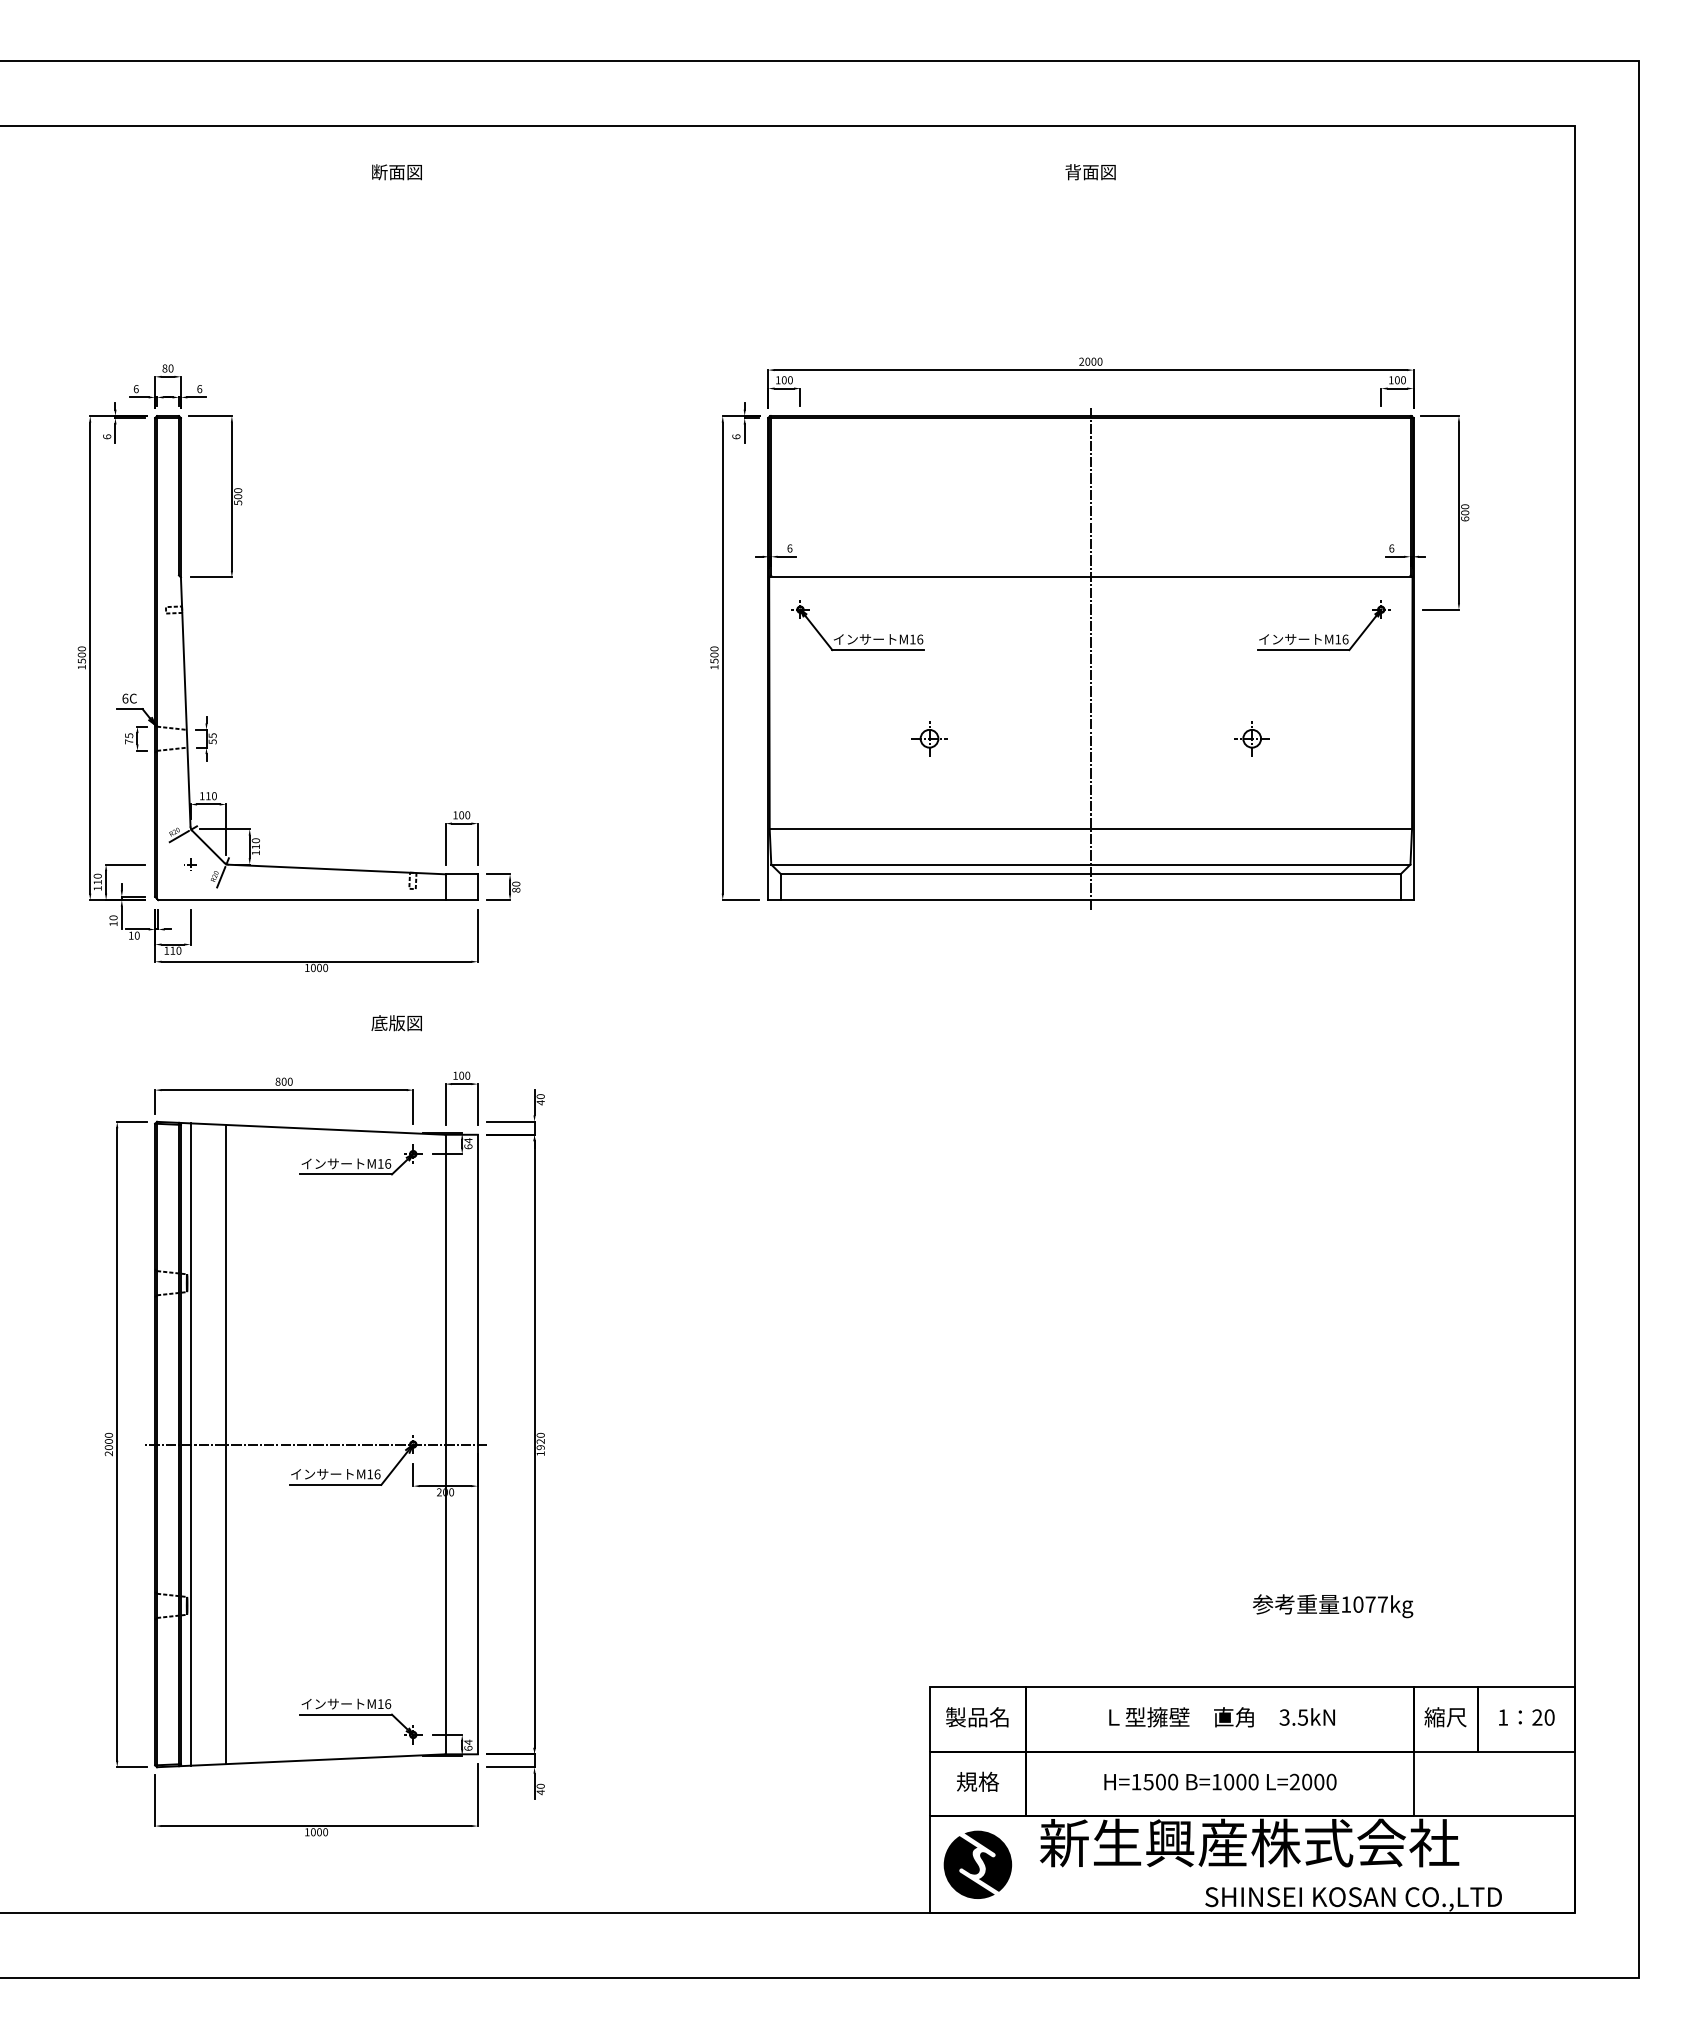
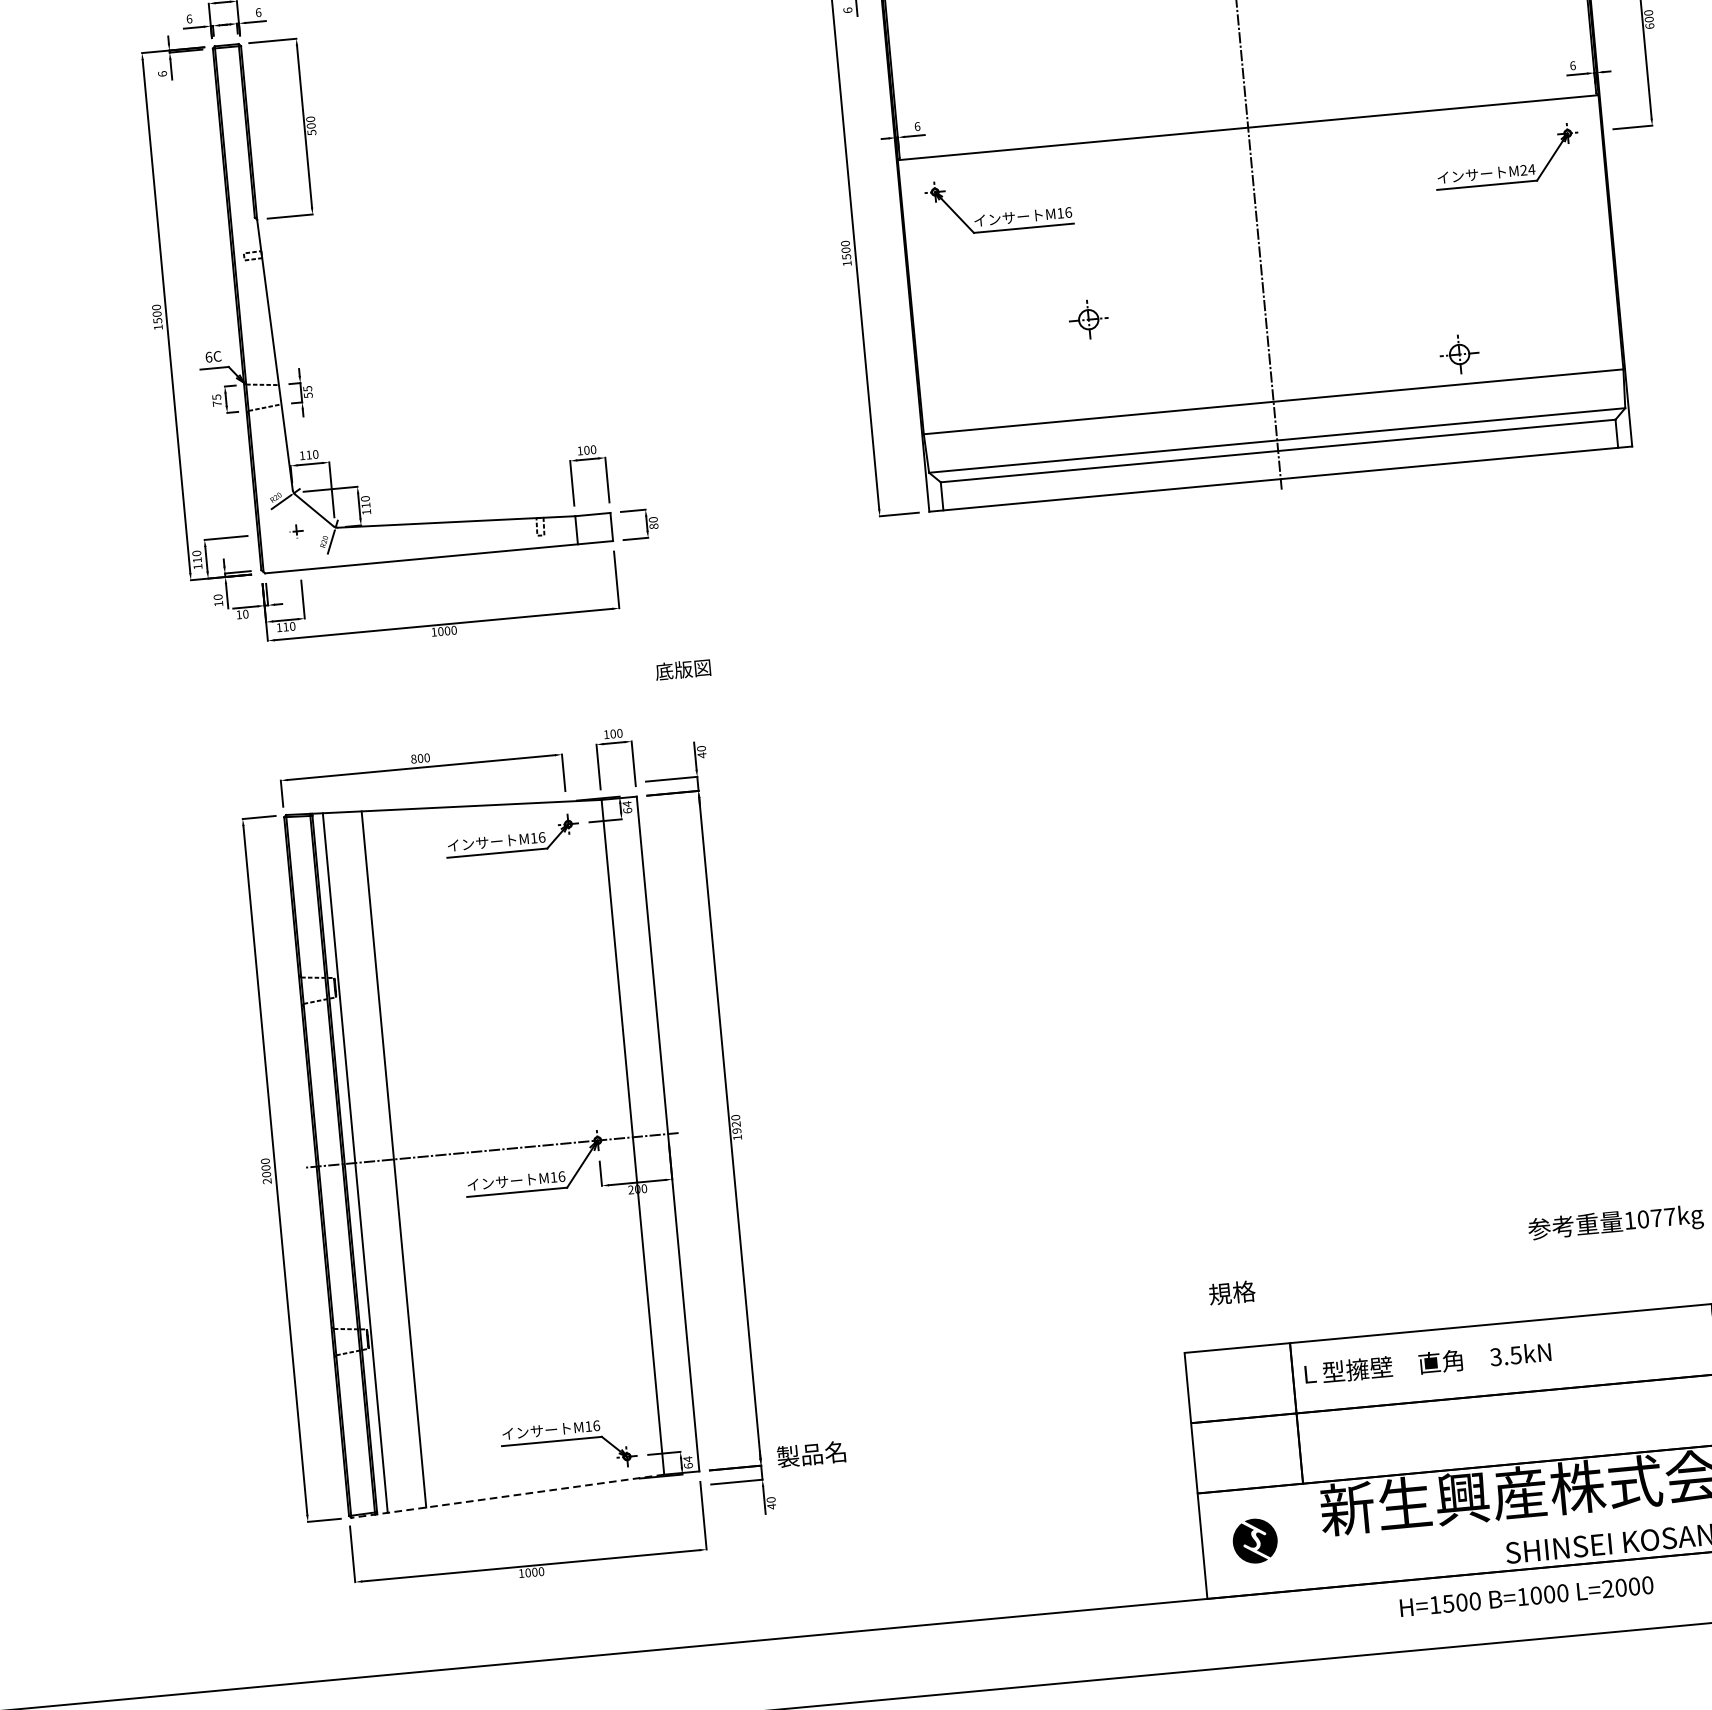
text: (1341, 639) -> (1527, 169), M16 -> M24
part: (1251, 738) -> (1458, 354), moved
text: (396, 1023) -> (682, 670), moved
text: (977, 1717) -> (811, 1454), moved
text: (1221, 1717) -> (1427, 1363), moved
line: (300, 1760) -> (506, 1496), solid -> dashed
text: (978, 1781) -> (1232, 1292), moved
text: (1220, 1781) -> (1526, 1595), moved
part: (977, 1864) -> (1254, 1540), size x0.6

